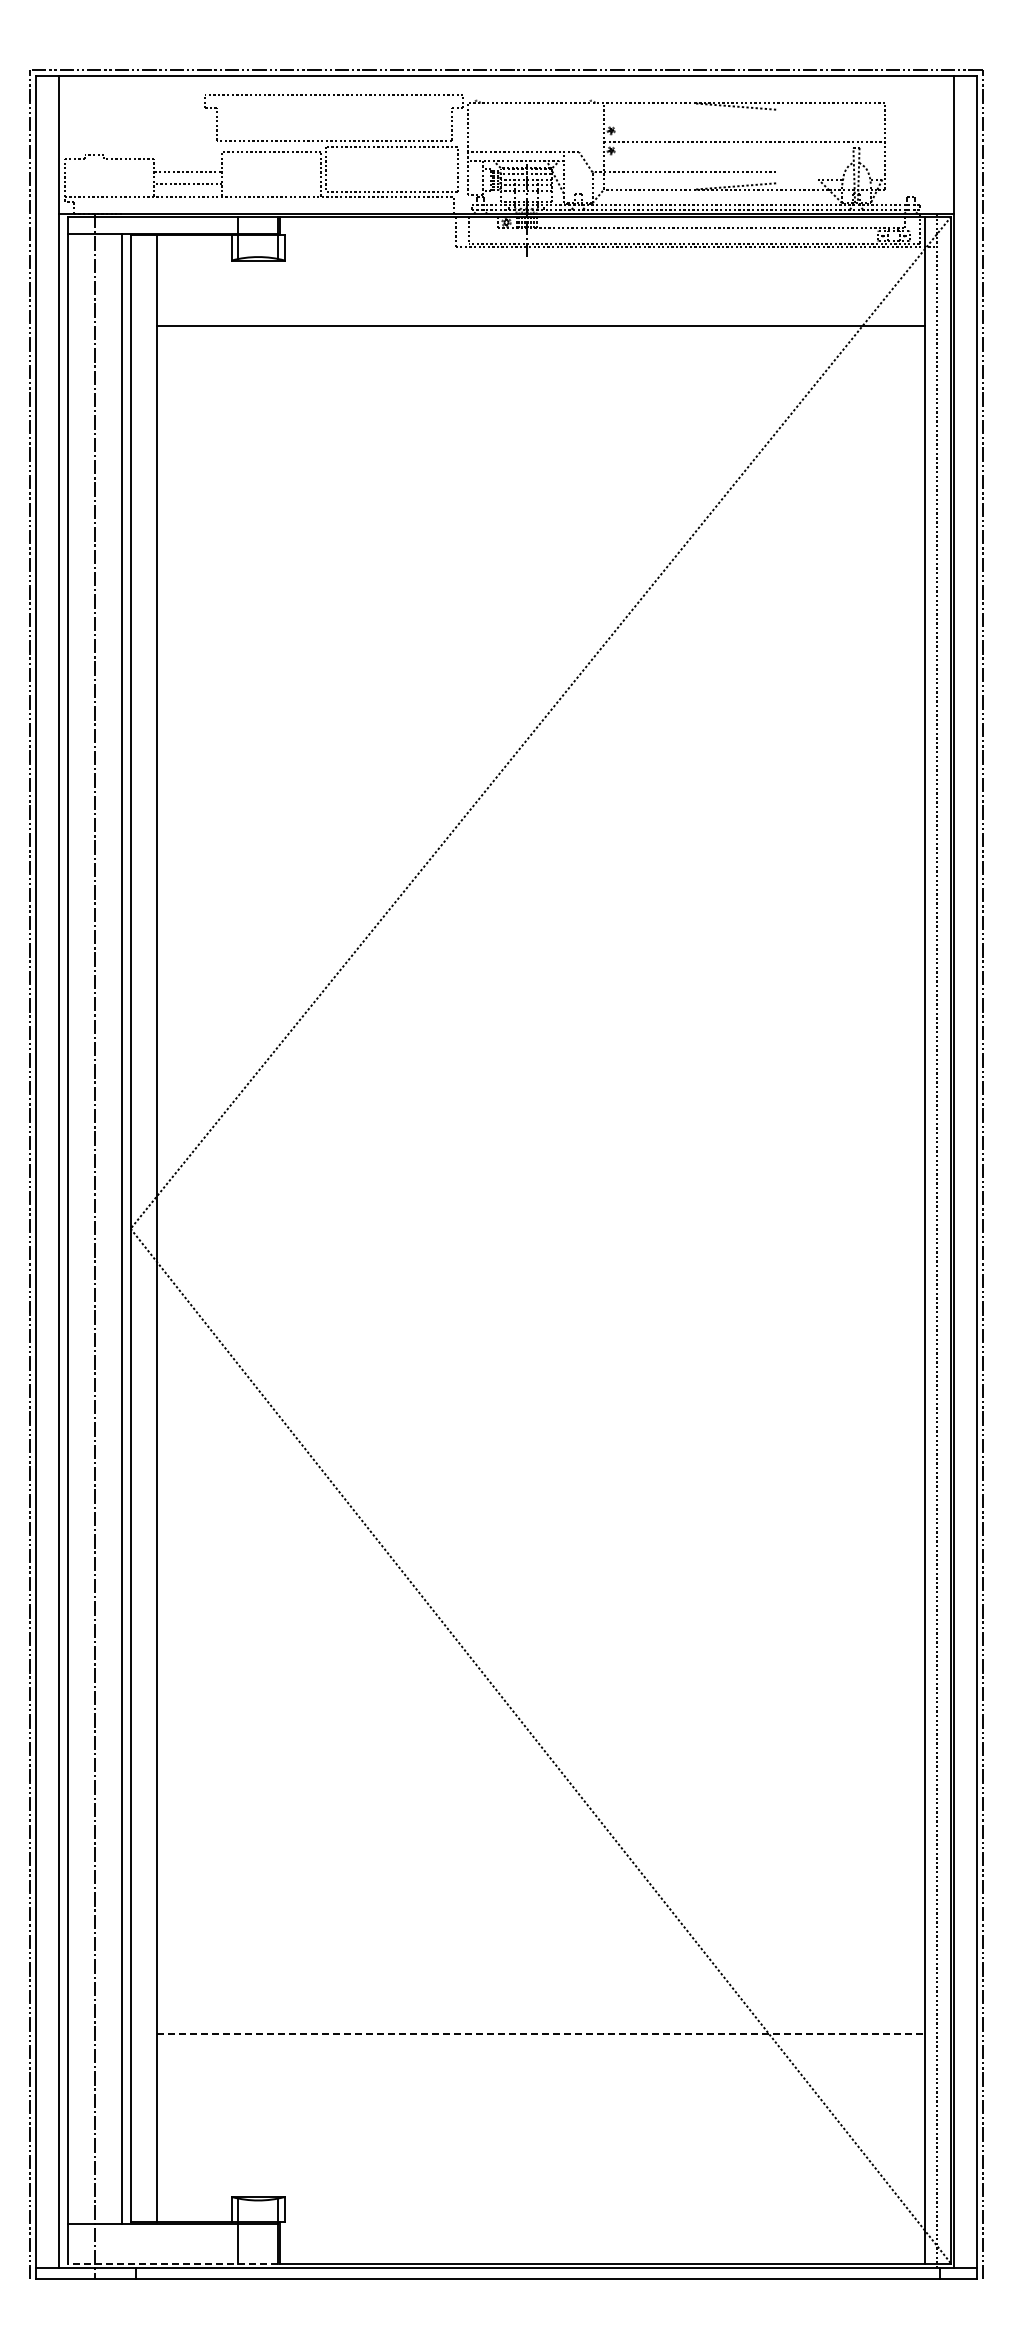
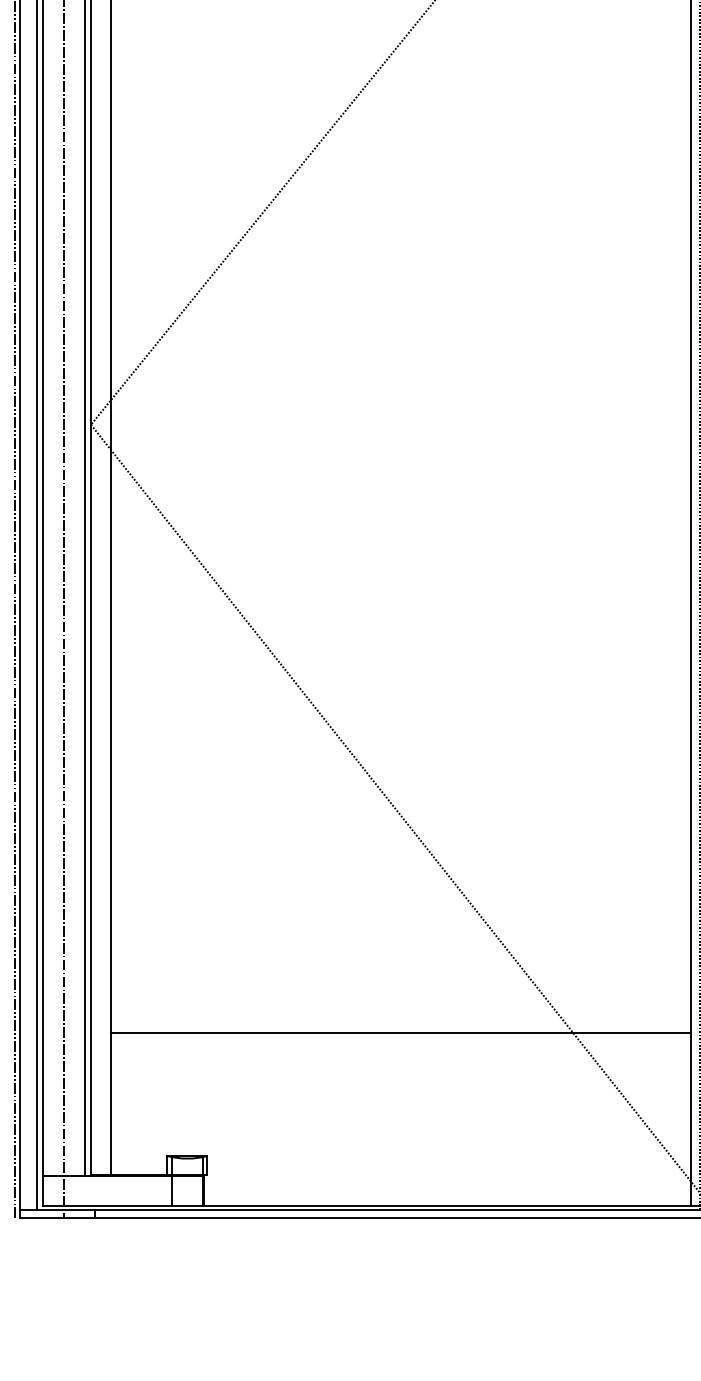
line: (540, 2034) -> (400, 1033), dashed -> solid
line: (172, 2263) -> (122, 1206), dashed -> solid

